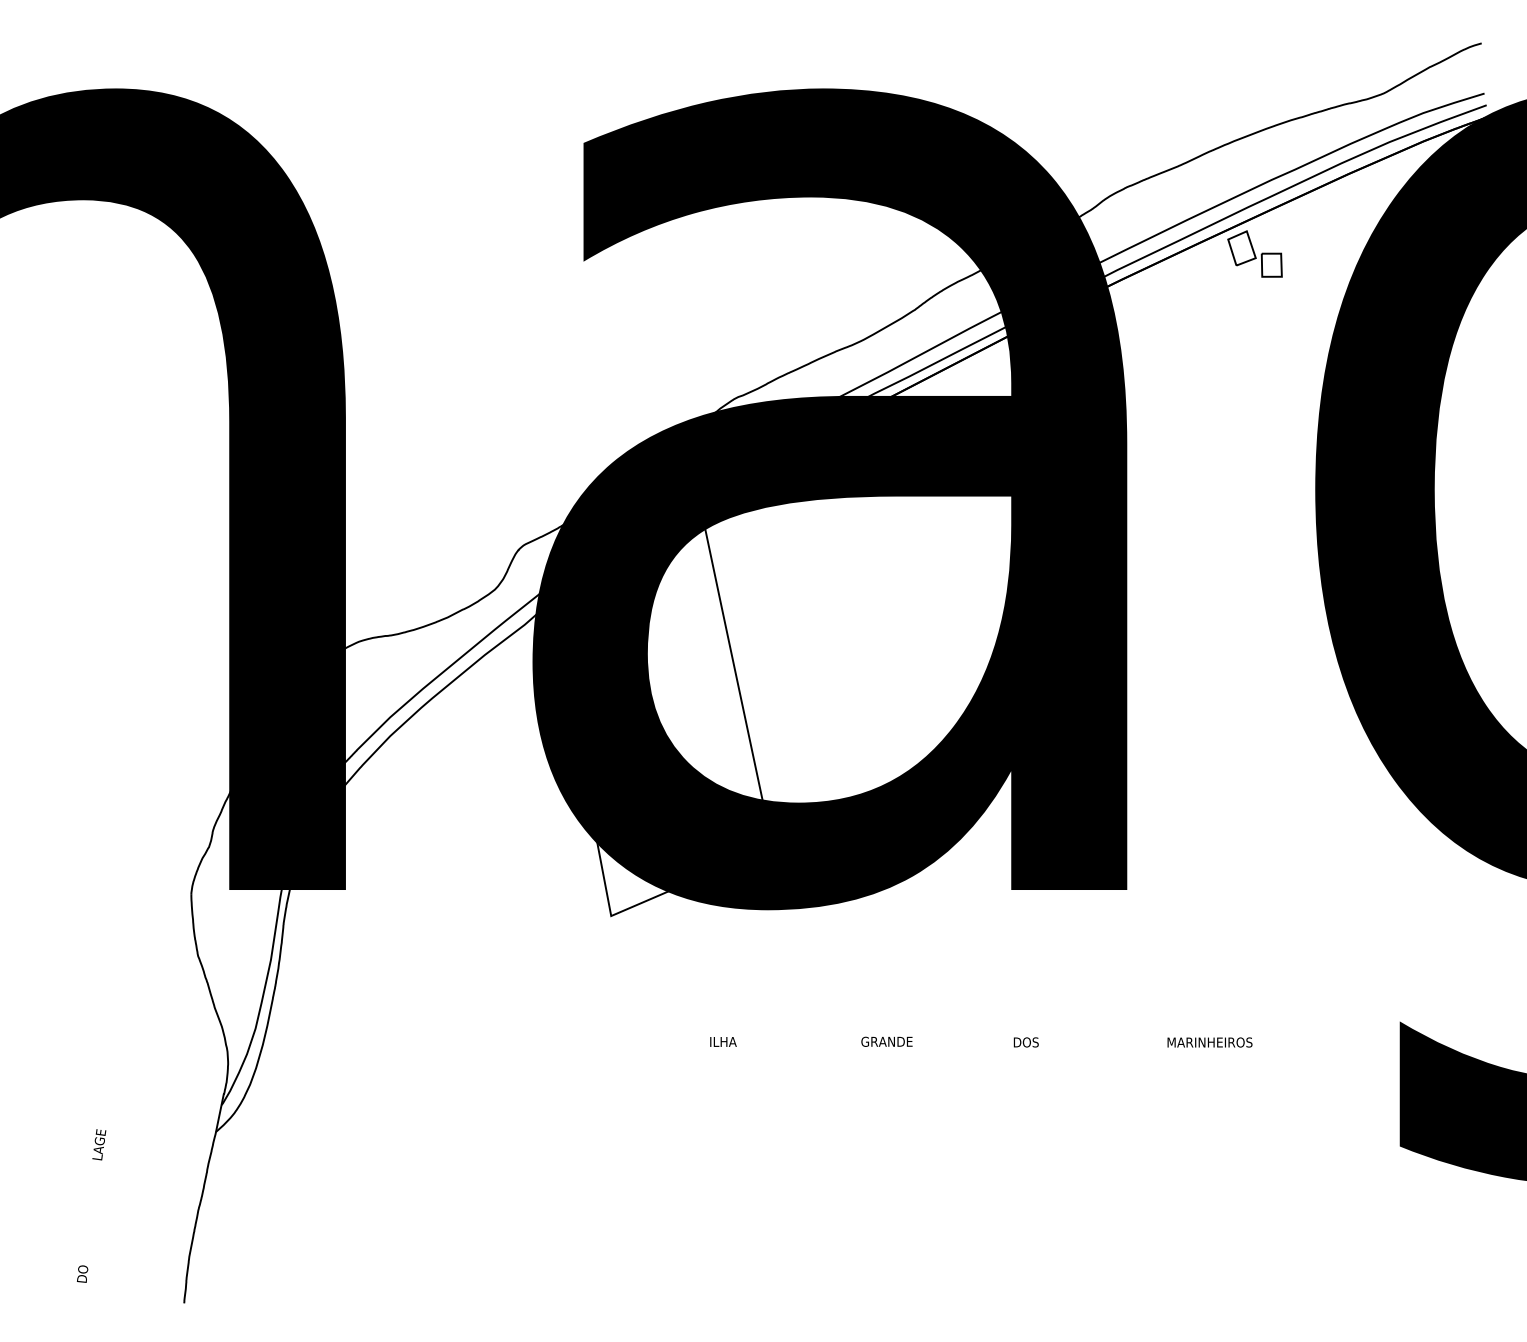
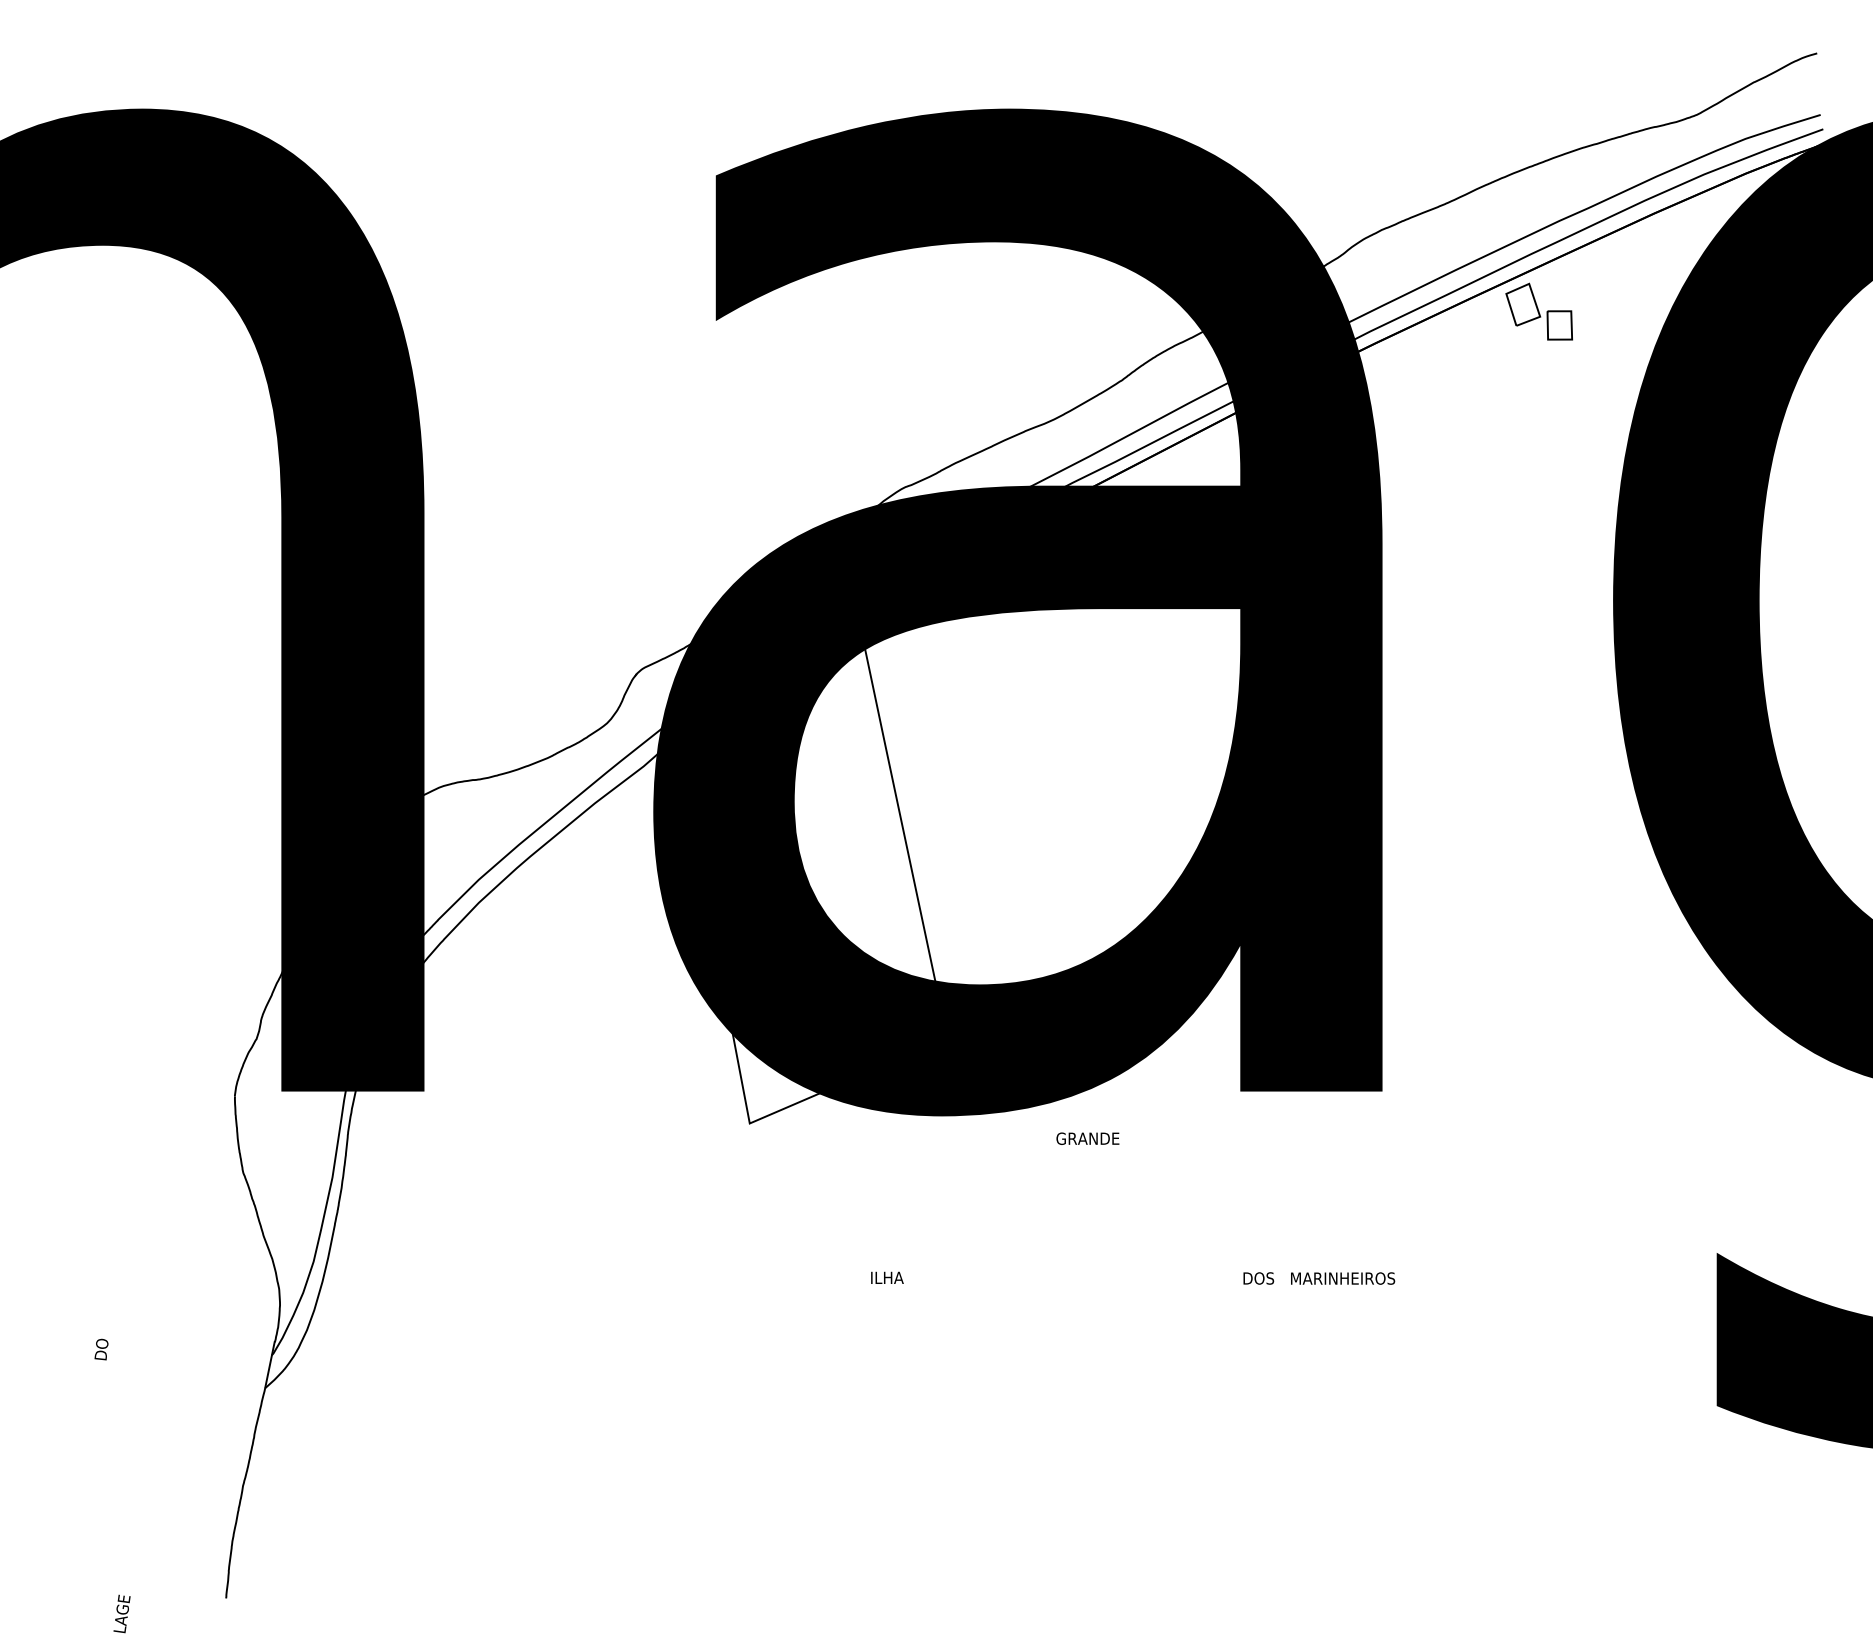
text: (886, 1041) -> (1087, 1138), moved
text: (1210, 1042) -> (1343, 1278), moved
text: (98, 1144) -> (121, 1613), moved
text: (82, 1274) -> (101, 1349), moved

